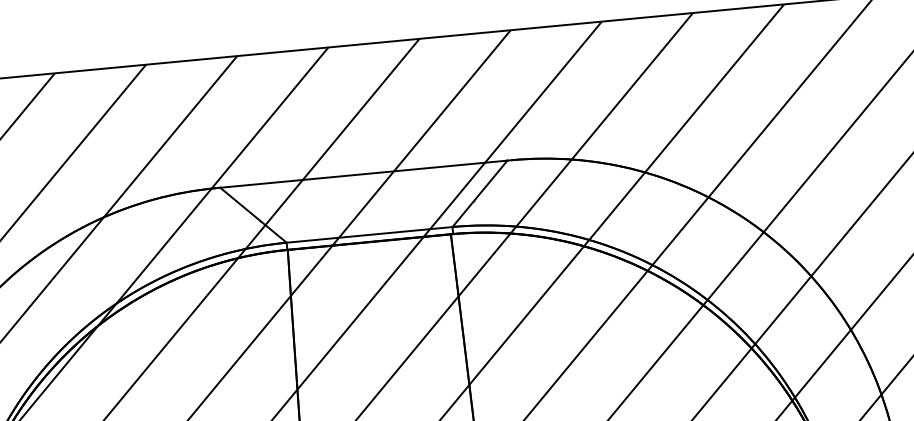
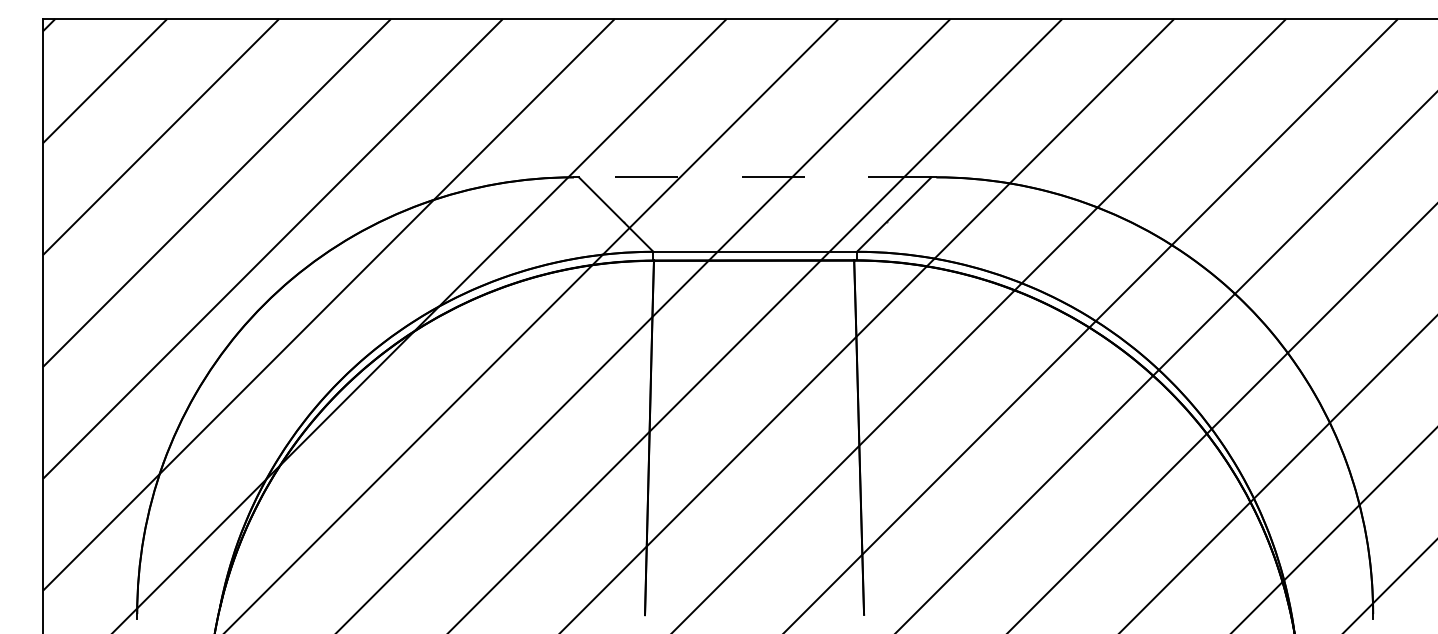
line: (363, 174) -> (754, 177), solid -> dashed

